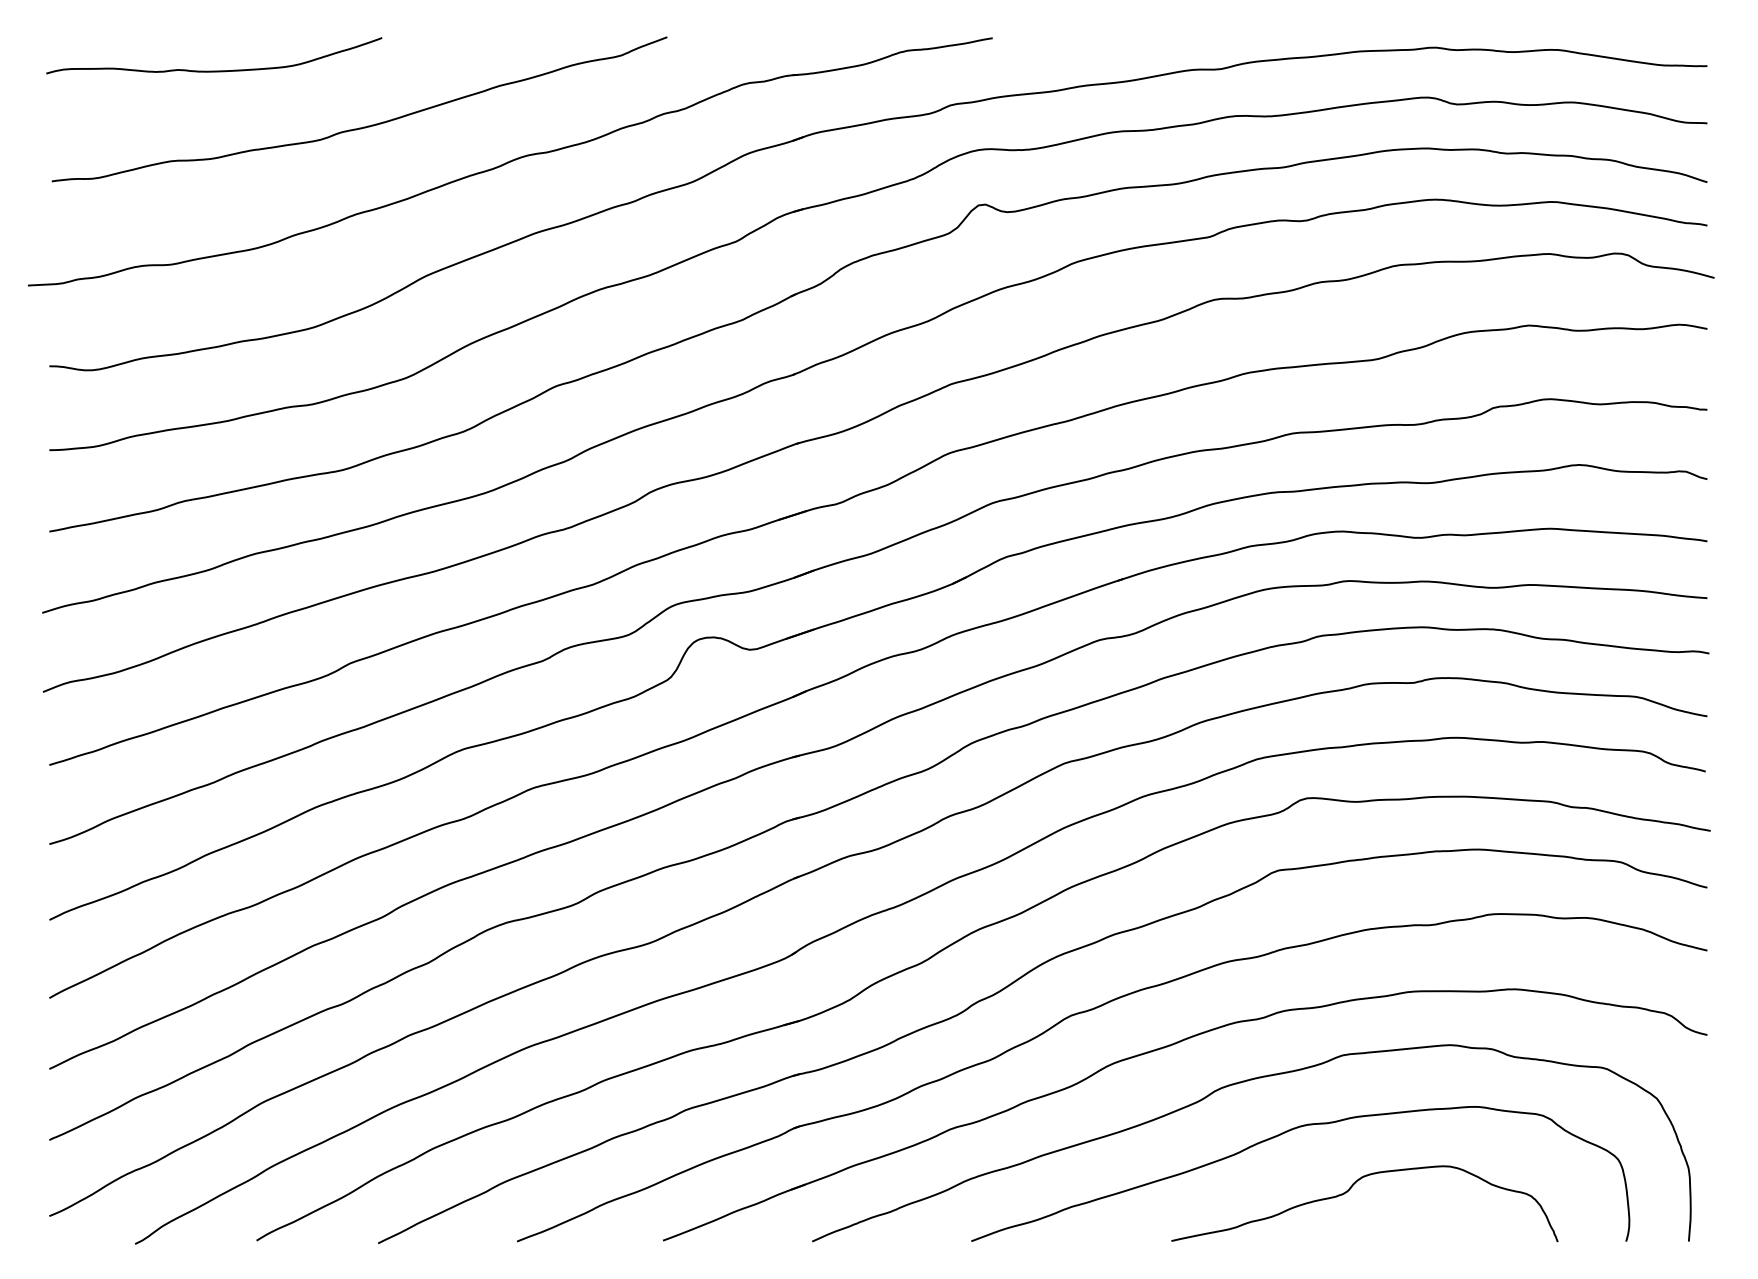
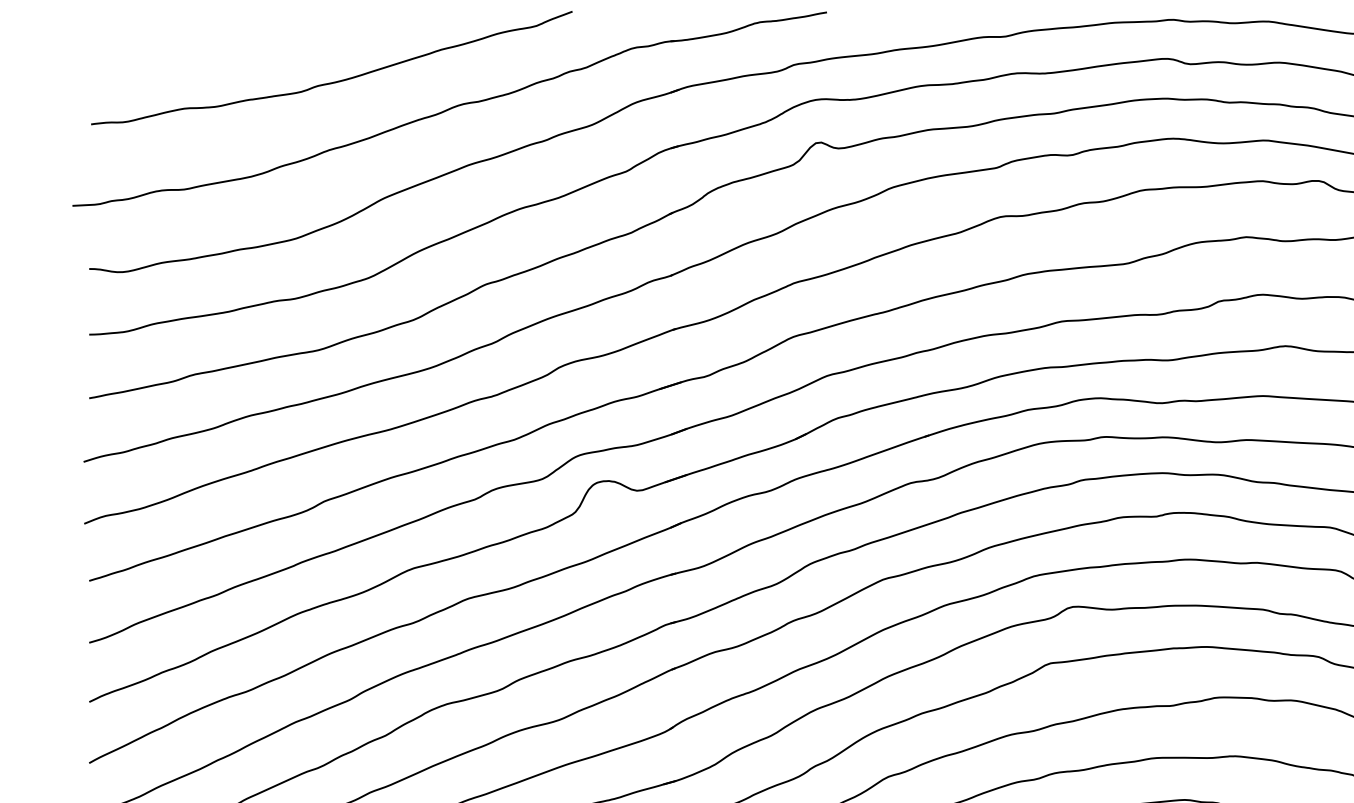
curve: (214, 70) -> (218, 37), removed

